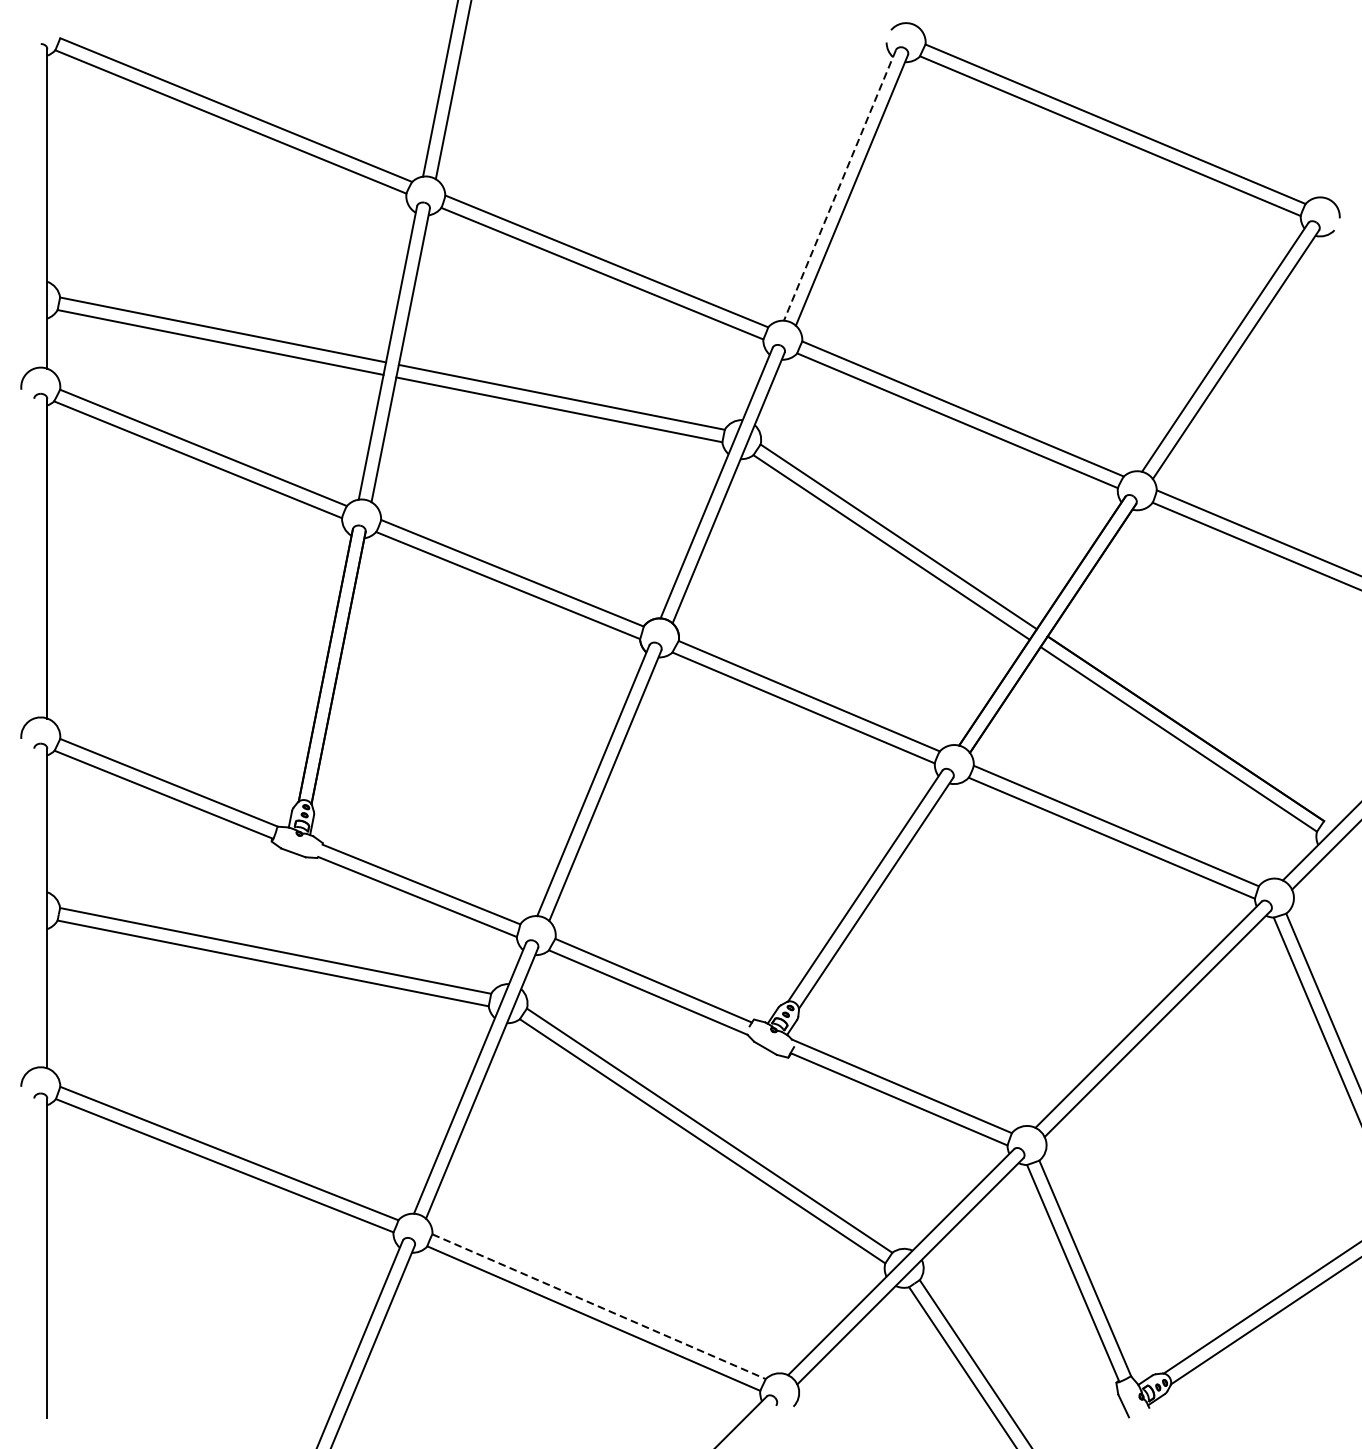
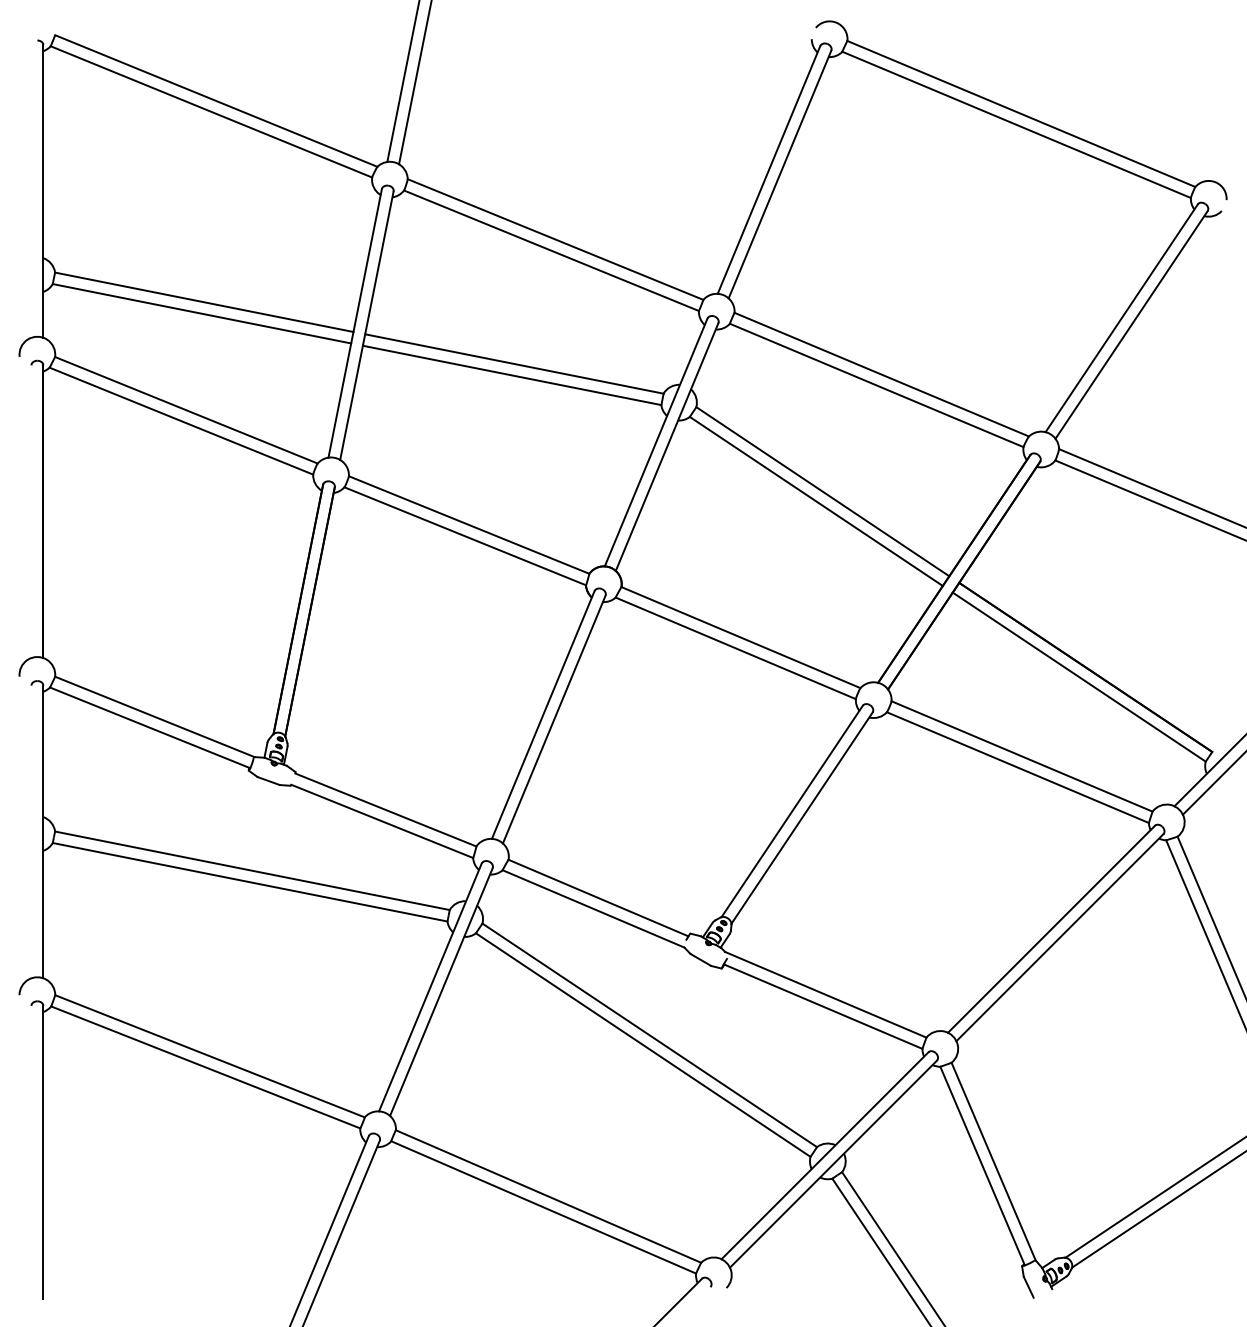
line: (839, 185) -> (768, 170), dashed -> solid
line: (600, 1306) -> (549, 1196), dashed -> solid

